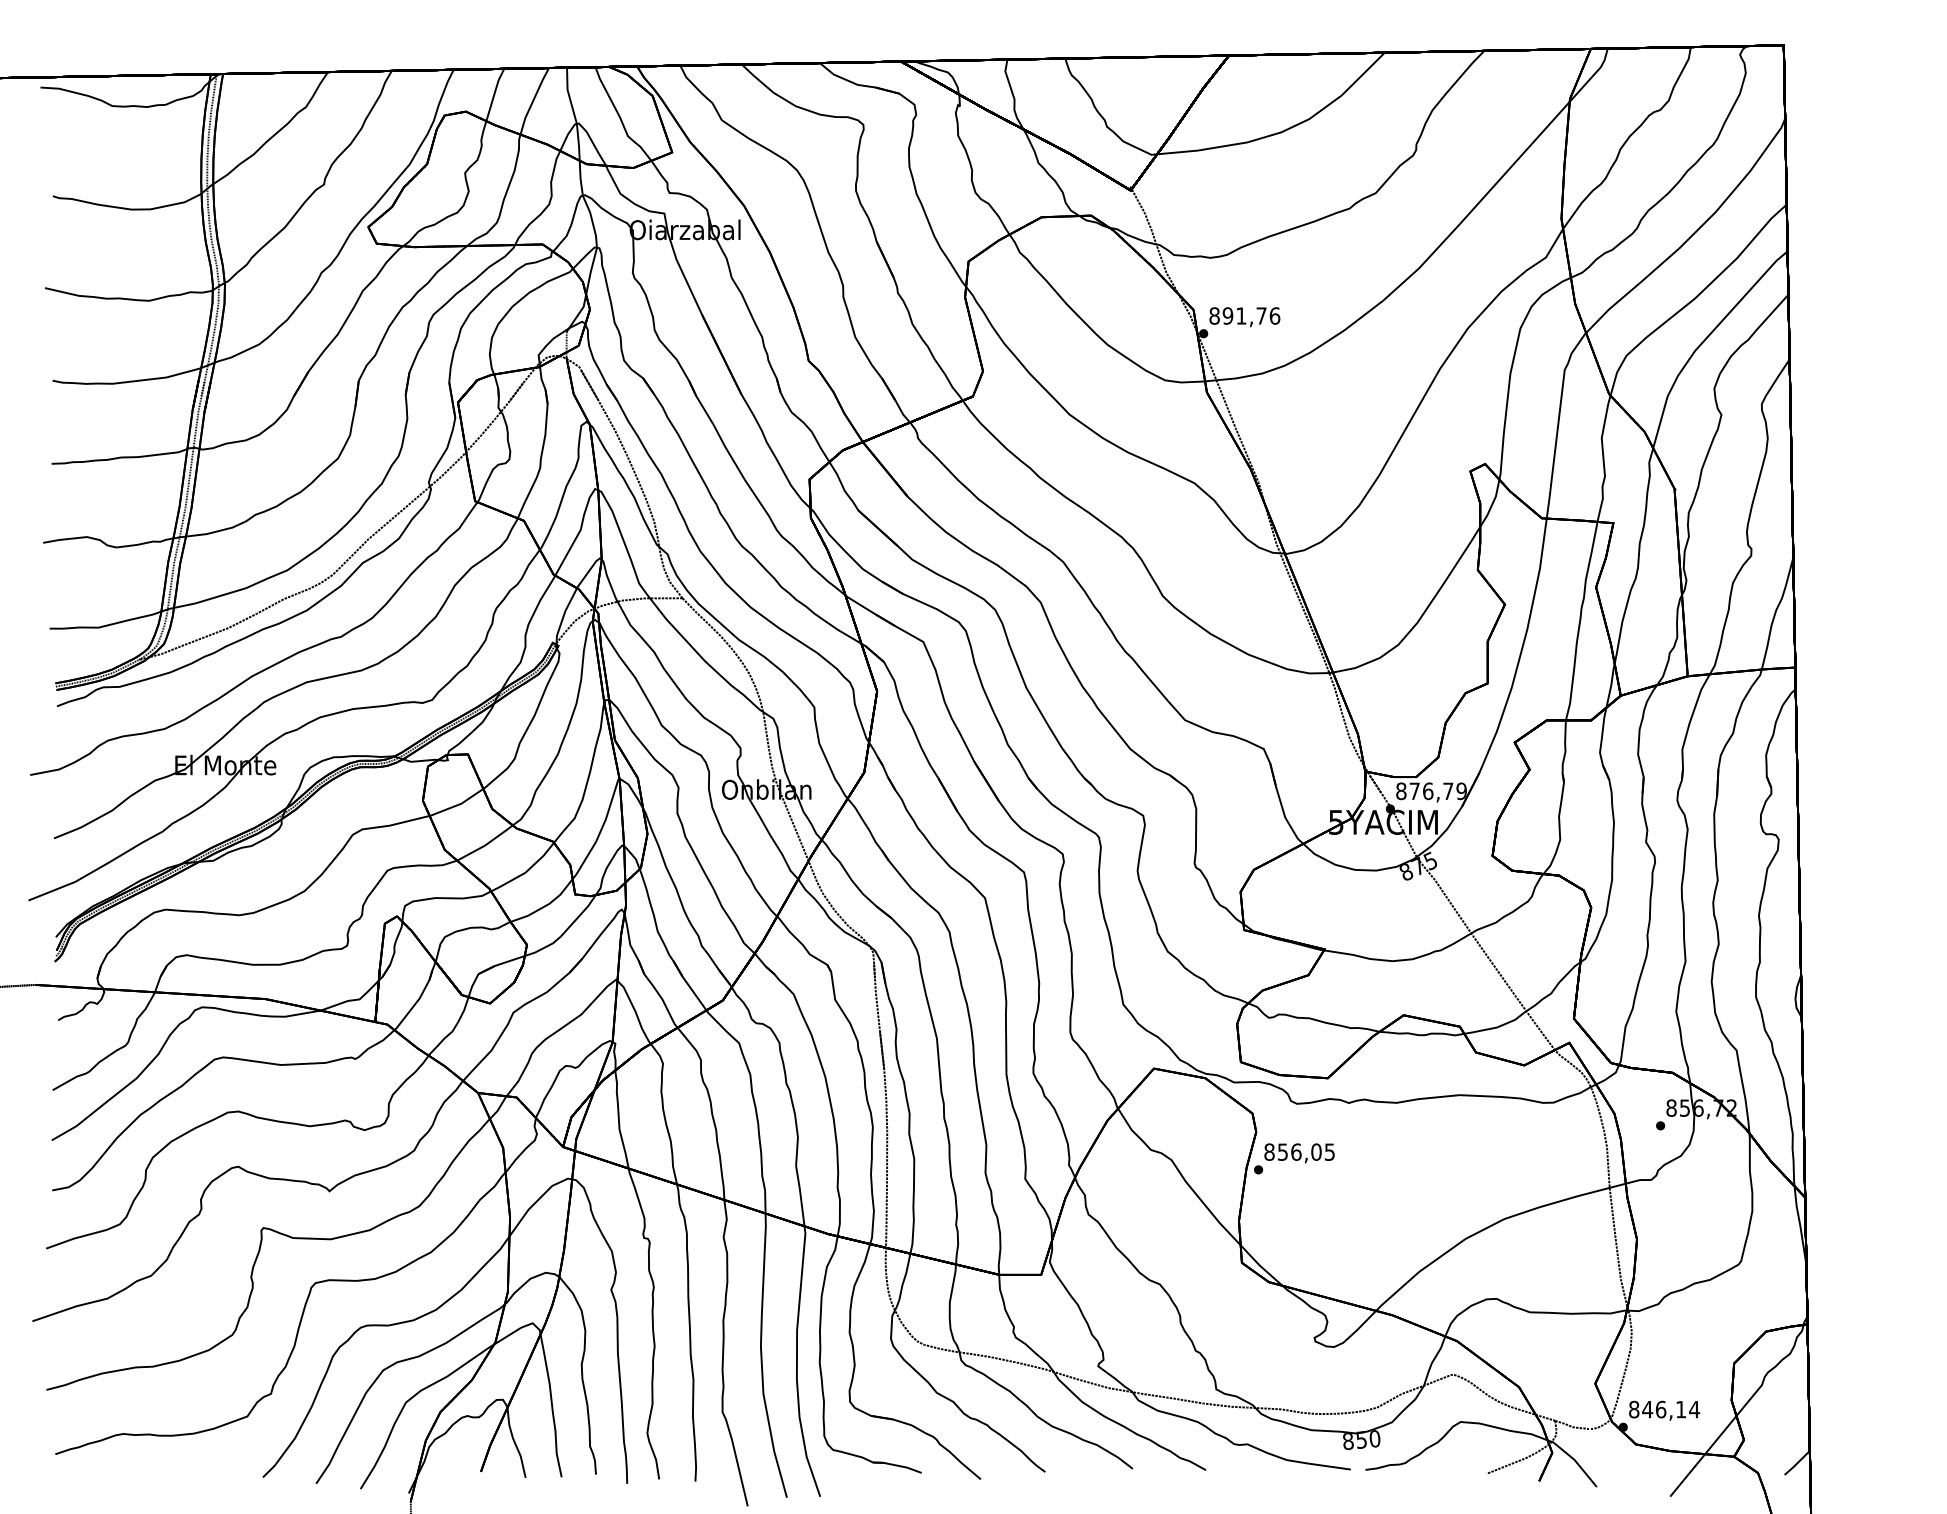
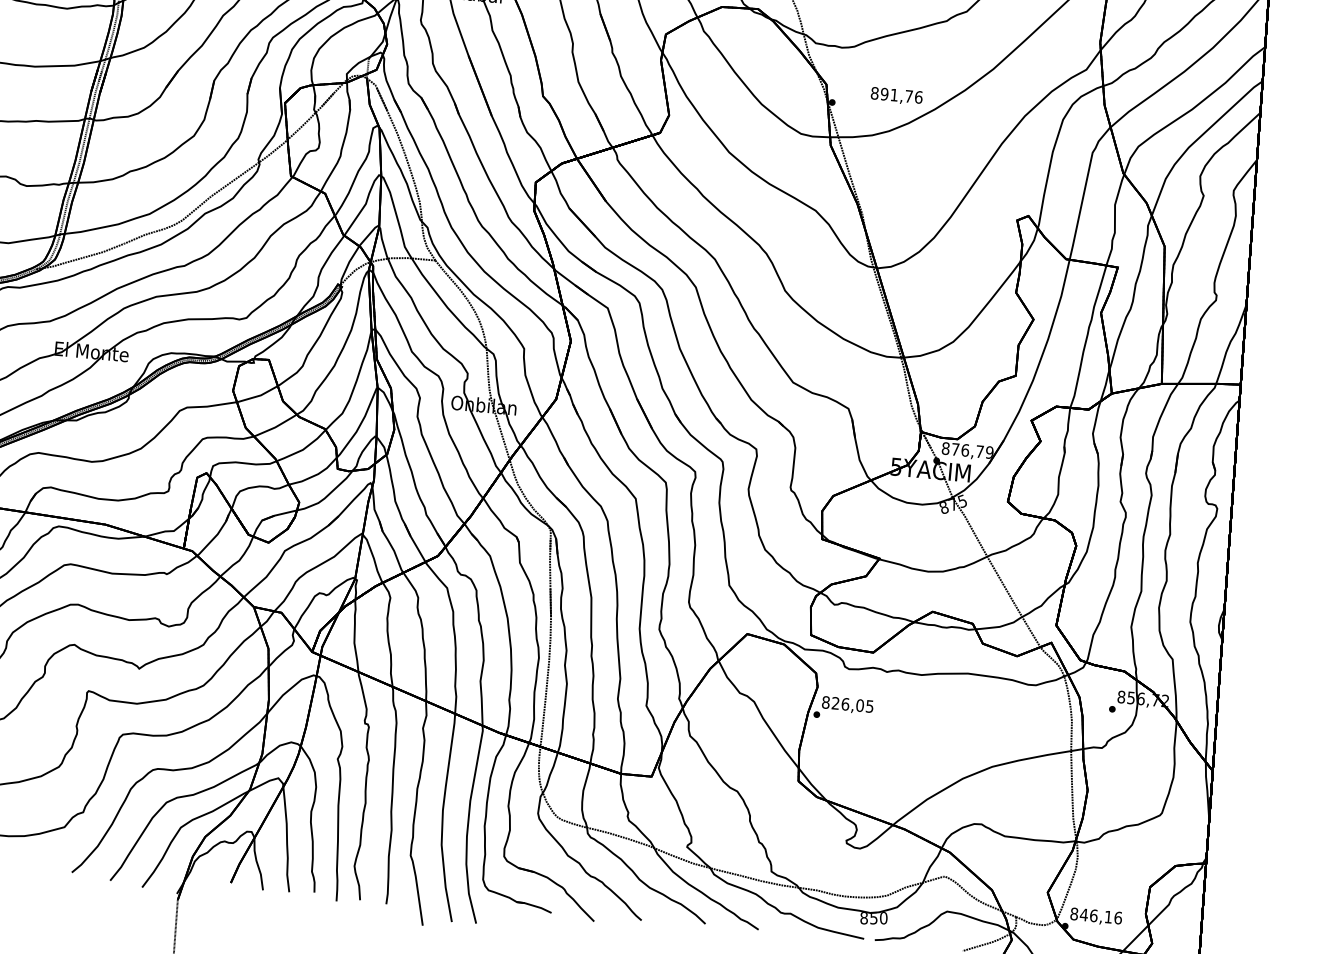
text: (1244, 317) -> (896, 96), moved
text: (1282, 1151) -> (835, 702), 856,05 -> 826,05
text: (1694, 1409) -> (1118, 917), 846,14 -> 846,16

